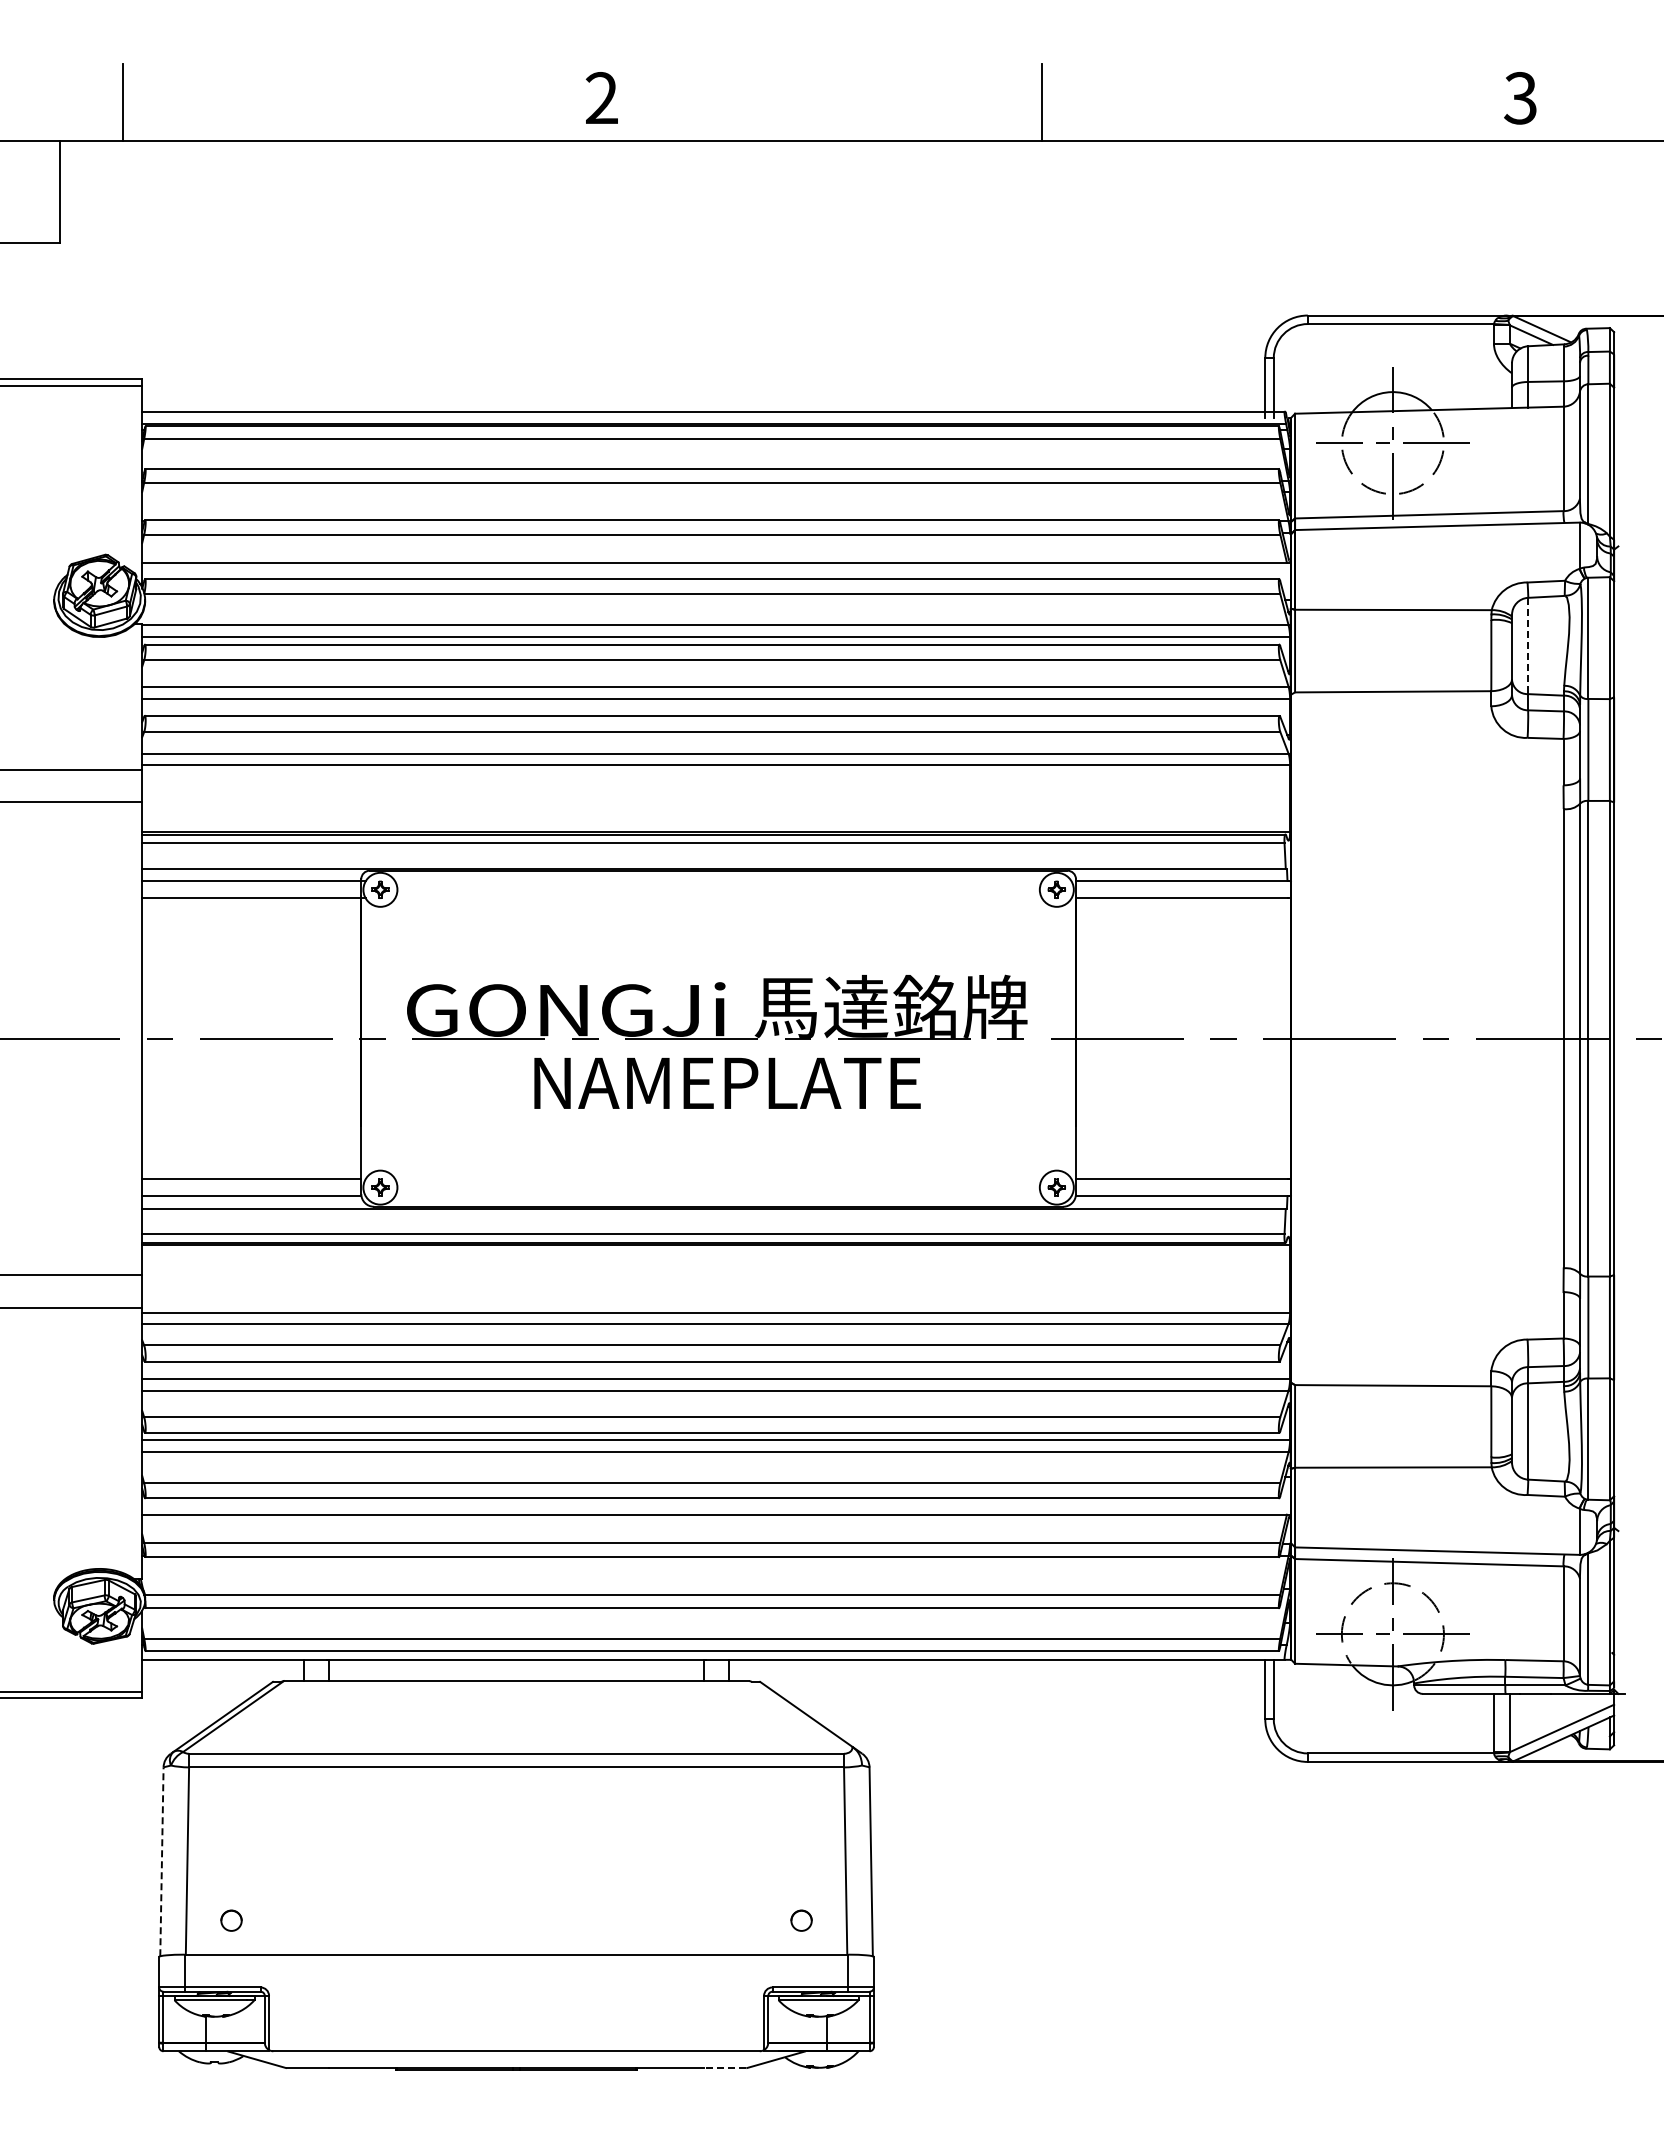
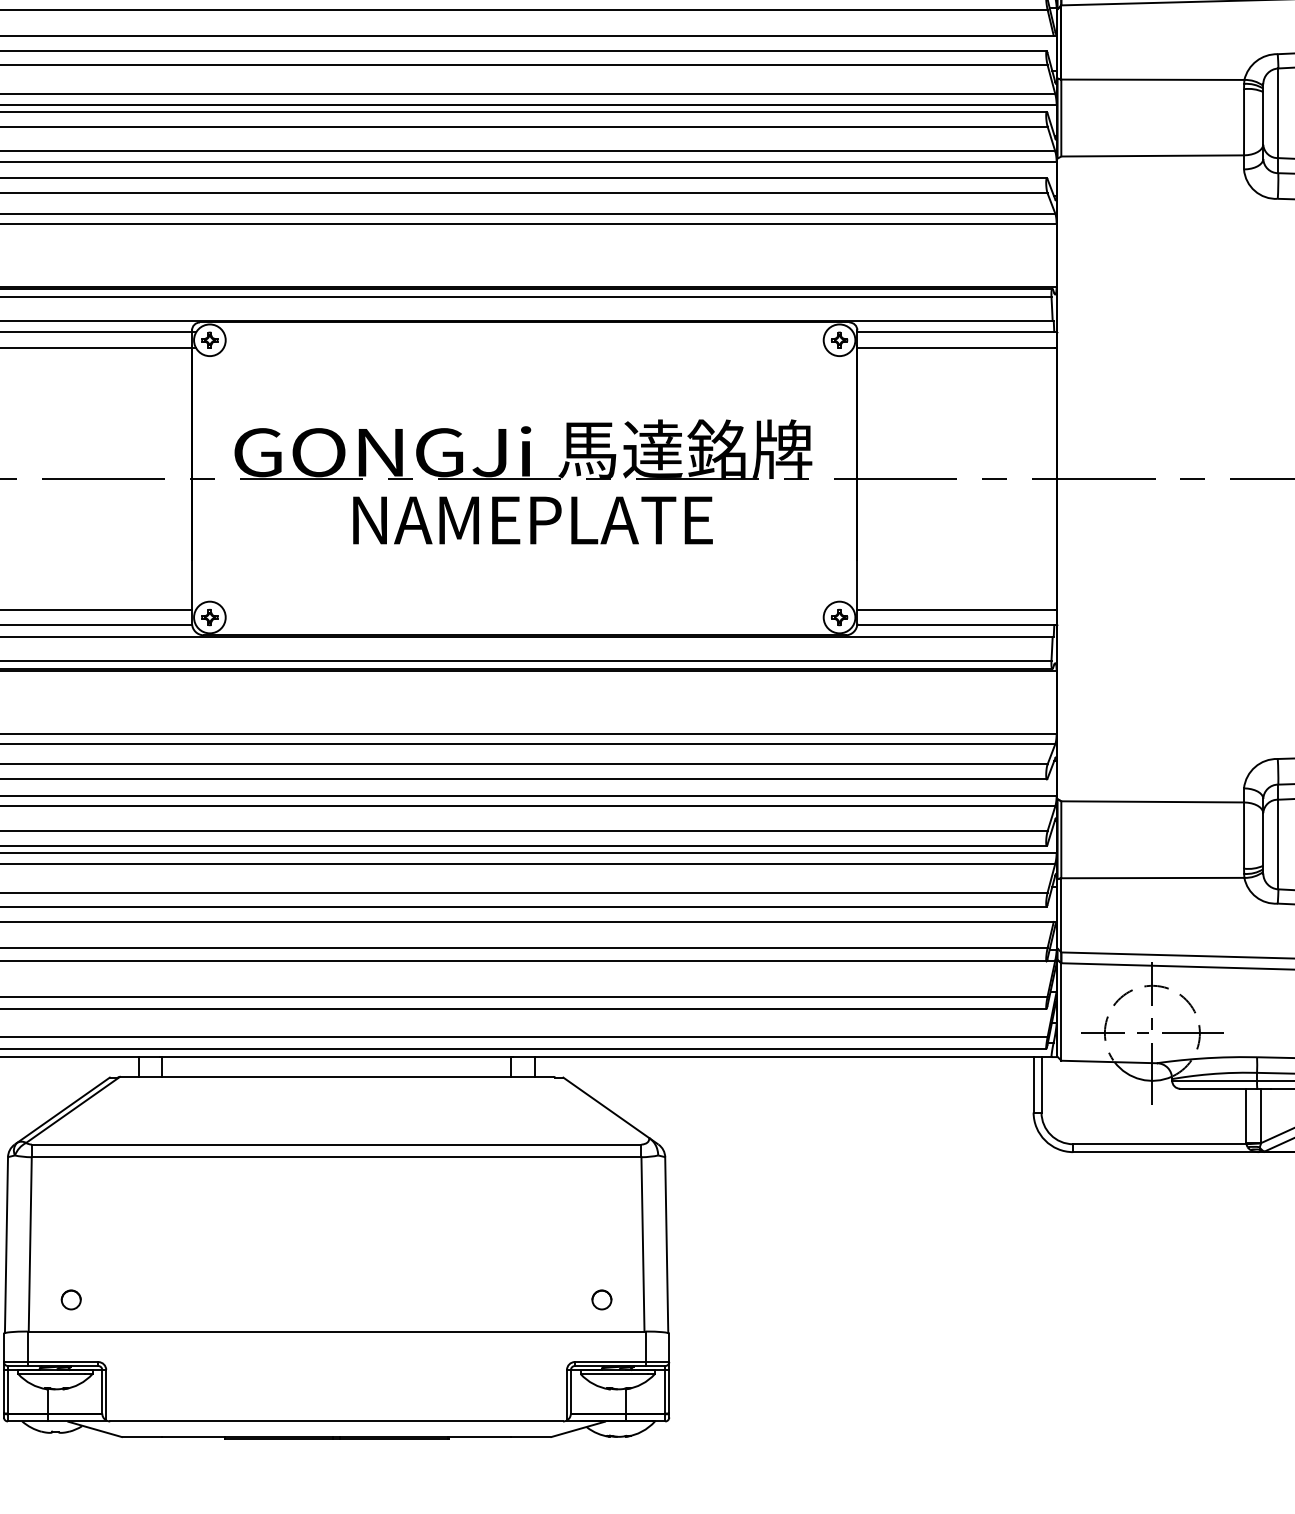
line: (1528, 646) -> (1278, 113), dashed -> solid
line: (161, 1861) -> (6, 1244), dashed -> solid
line: (724, 2068) -> (530, 1437), dashed -> solid

